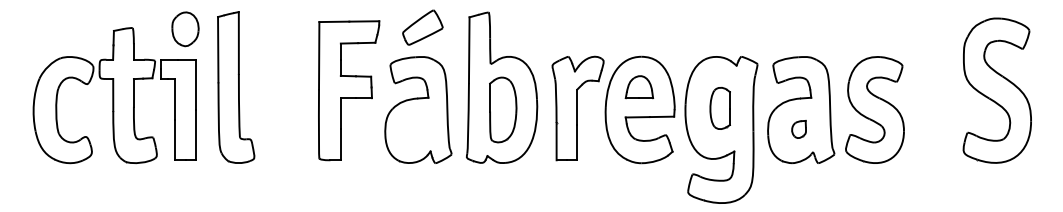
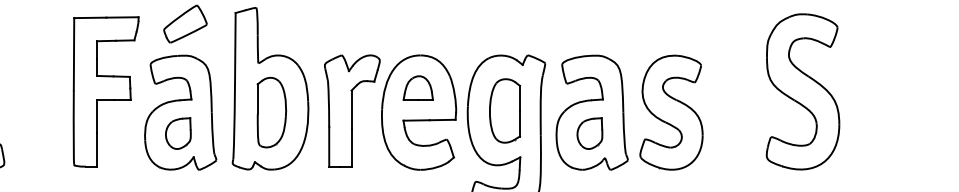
part: (720, 108) -> (505, 111), size x1.43
part: (415, 129) -> (177, 133), added
part: (798, 129) -> (589, 133), size x1.67

